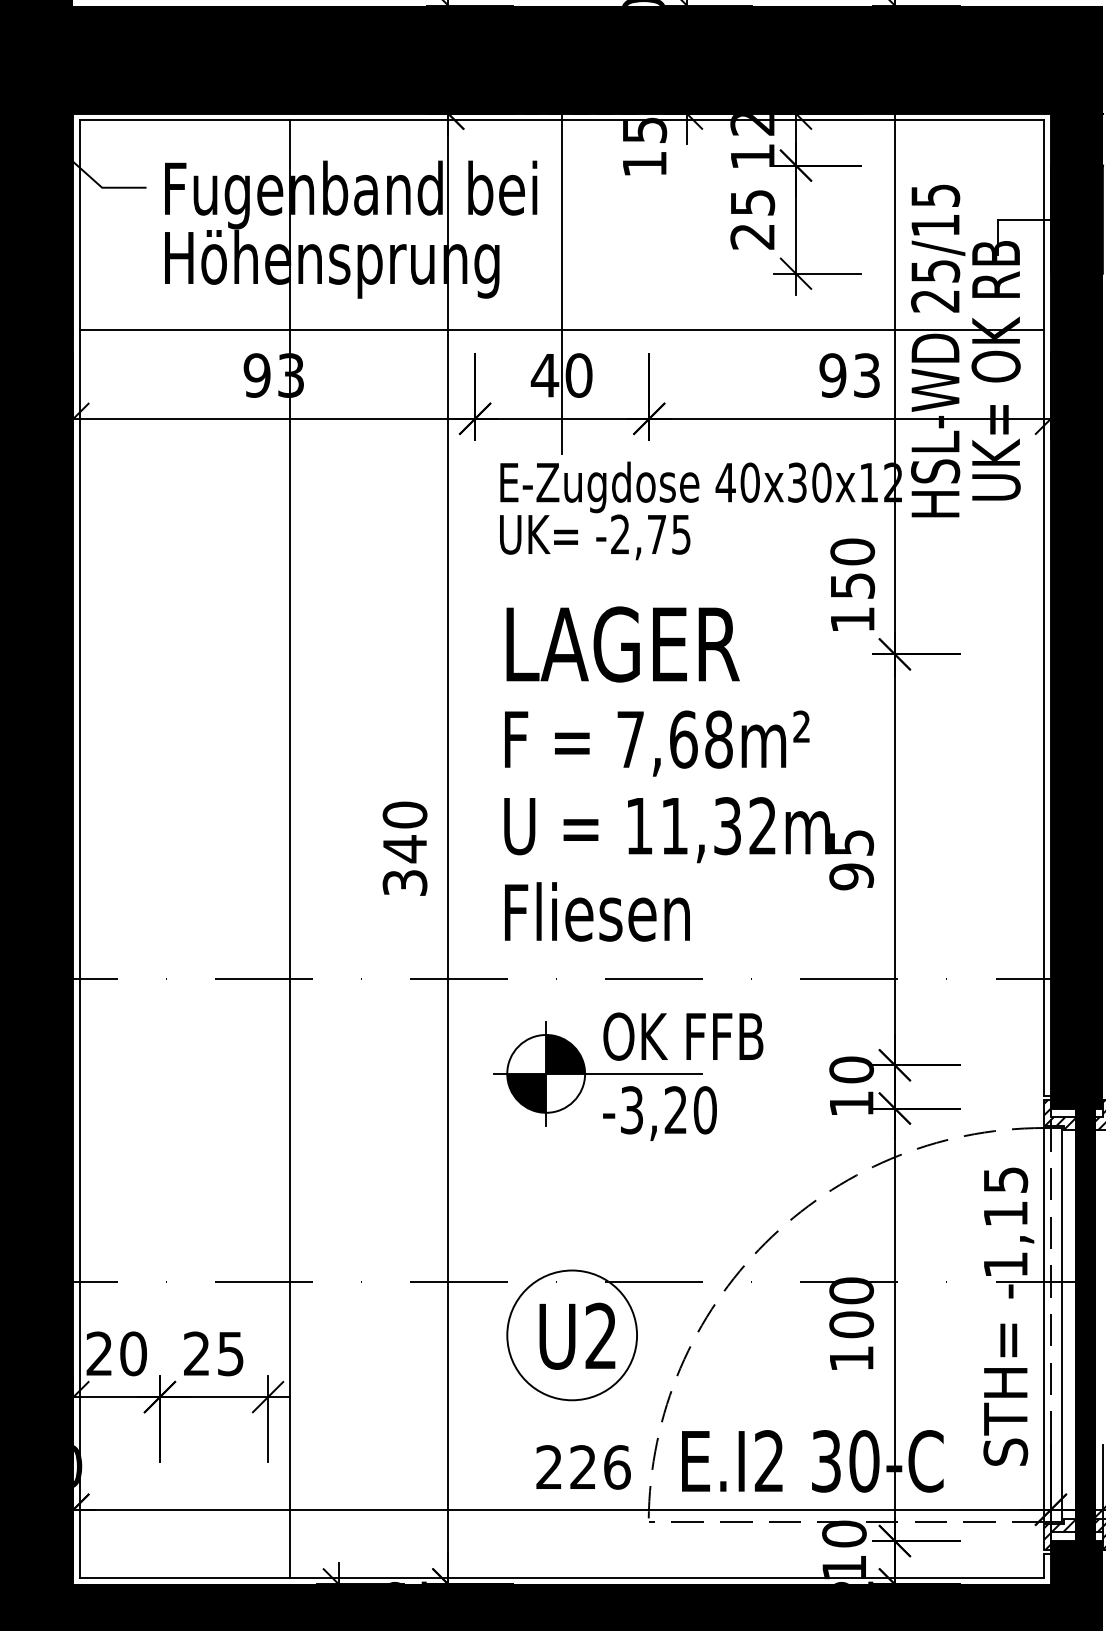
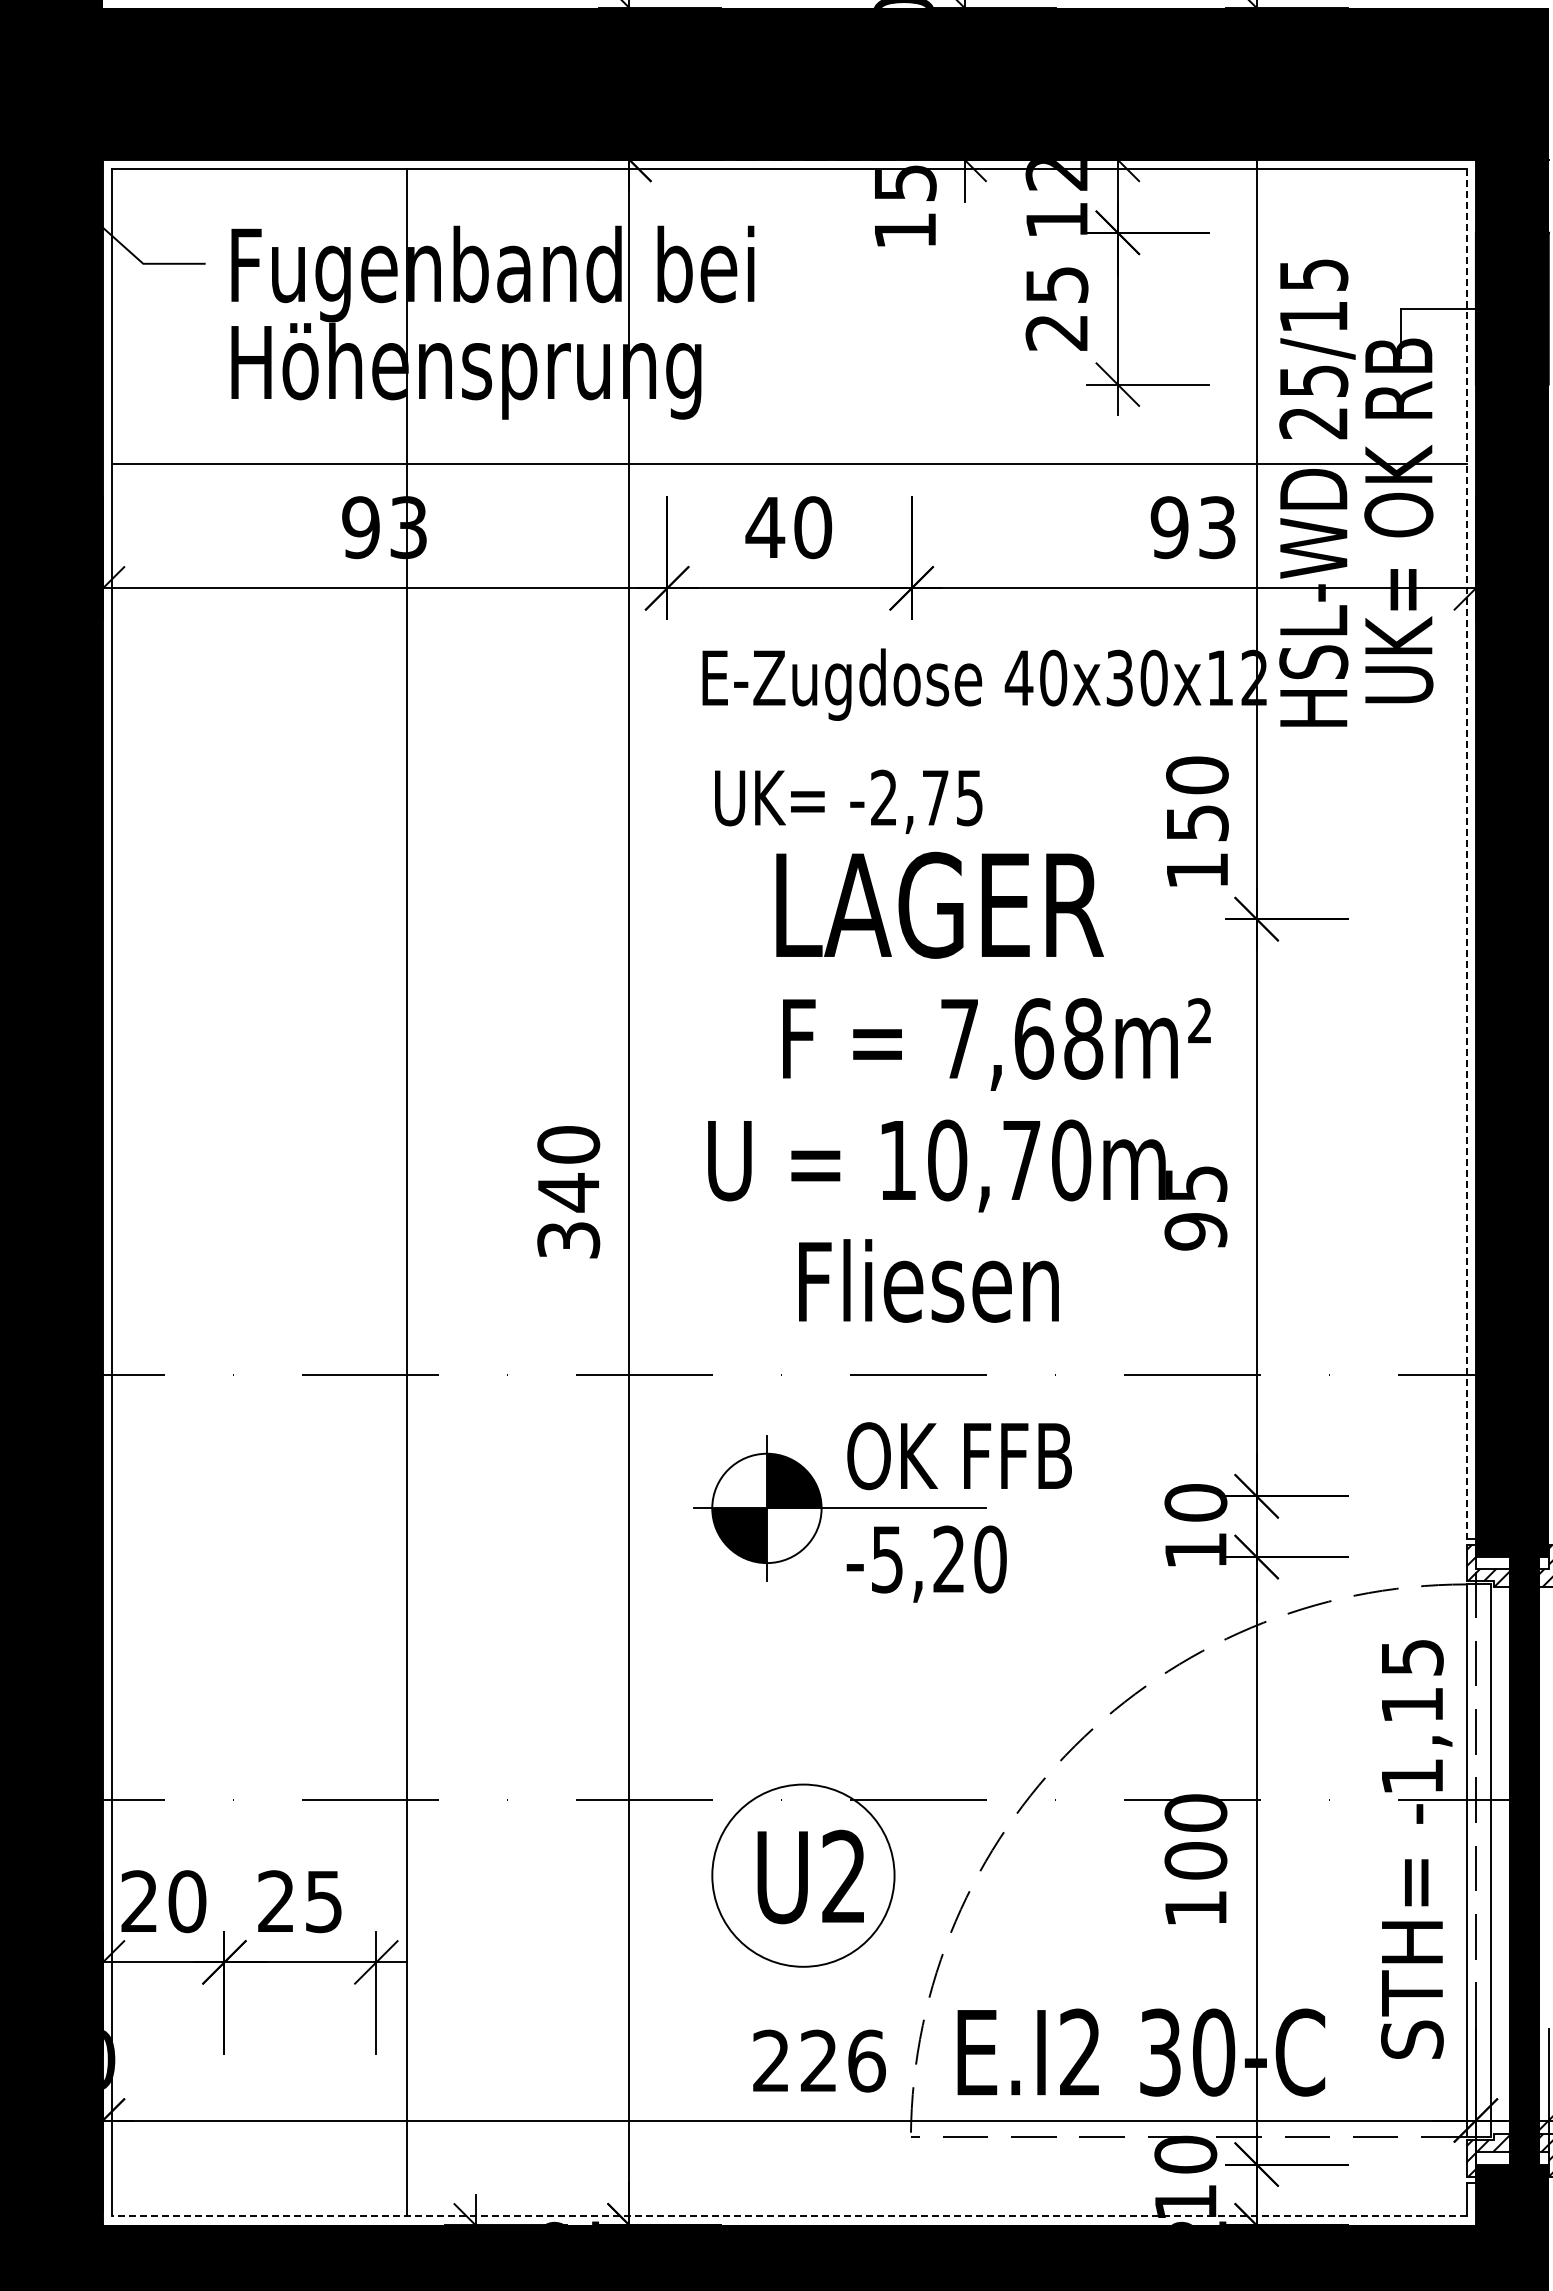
line: (562, 283) -> (789, 398), removed
text: (595, 537) -> (848, 801), moved
line: (1044, 607) -> (1466, 853), solid -> dashed
text: (622, 643) -> (939, 904), moved
text: (656, 743) -> (996, 1044), moved
text: (718, 826) -> (1009, 1160), 11,32m -> 10,70m
text: (597, 911) -> (928, 1280), moved
text: (632, 1109) -> (887, 1558), -3,20 -> -5,20
line: (561, 1578) -> (788, 2216), solid -> dashed

